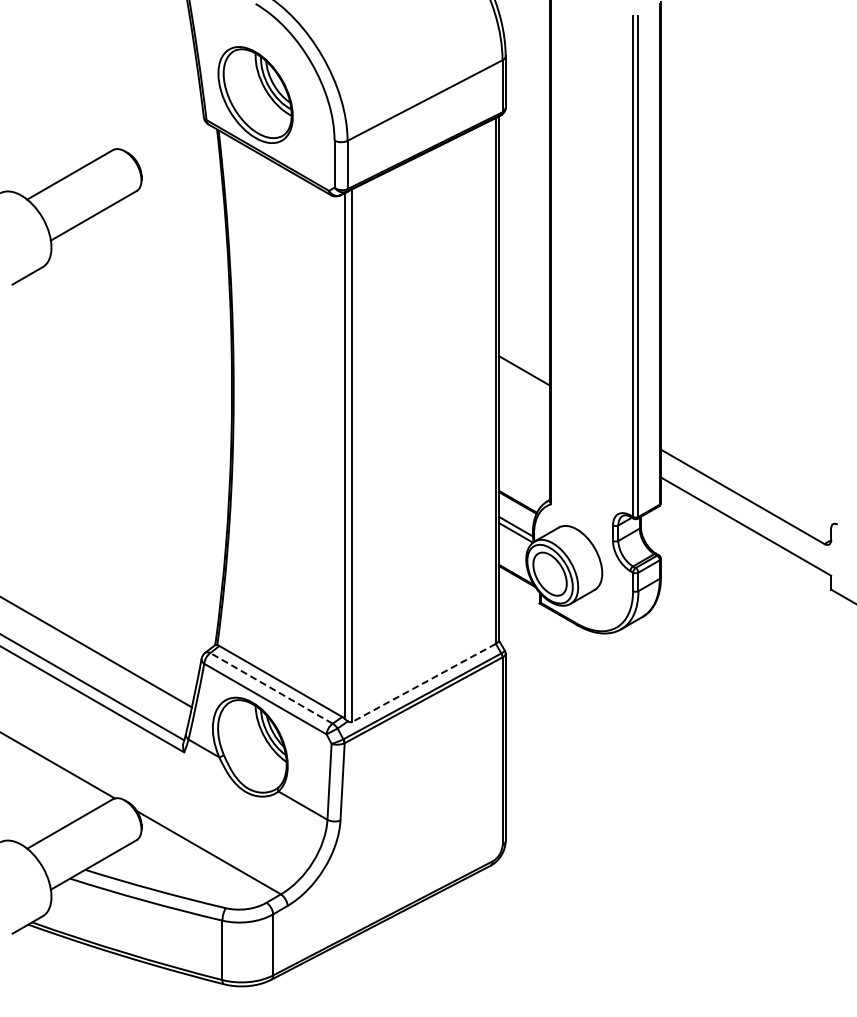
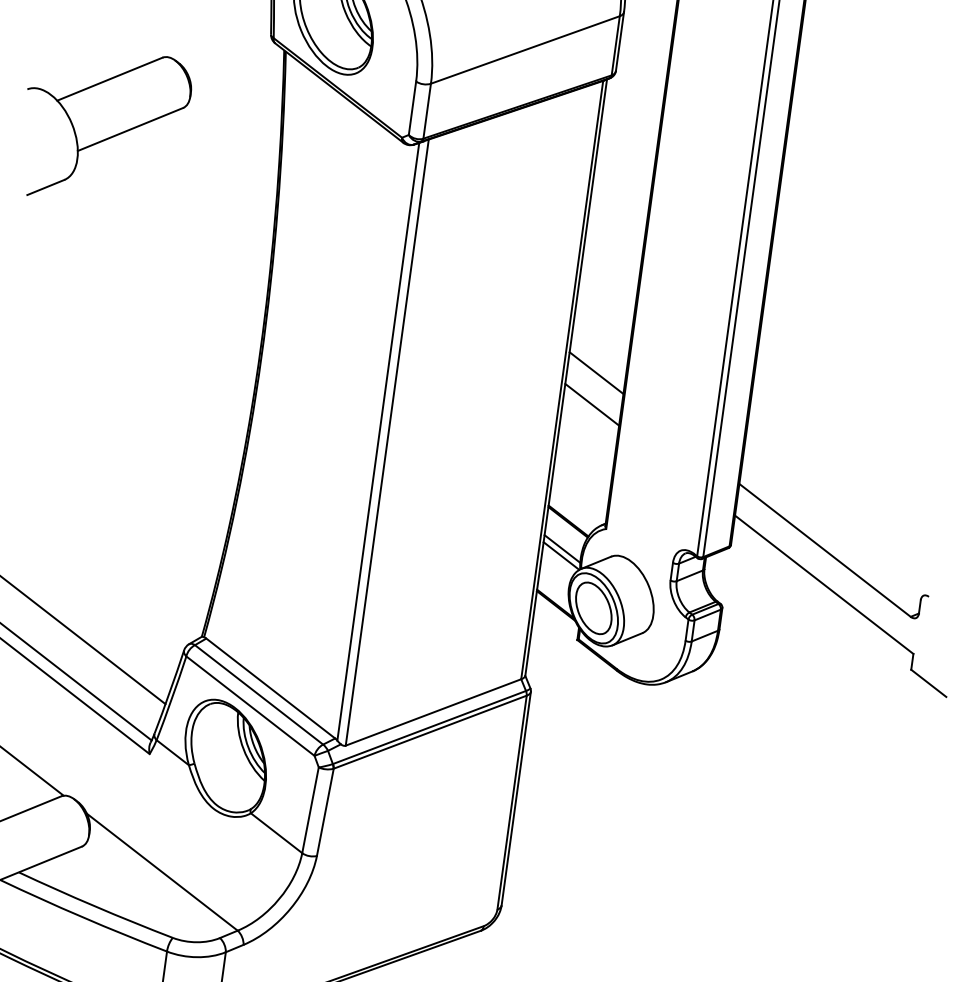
line: (524, 398) -> (592, 404), added
line: (424, 682) -> (434, 712), dashed -> solid
line: (271, 688) -> (259, 695), dashed -> solid

